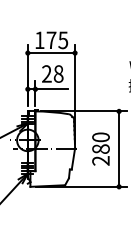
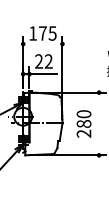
line: (51, 53) -> (42, 44), removed
text: (58, 73) -> (48, 61), 28 -> 22
line: (119, 148) -> (99, 123), removed

